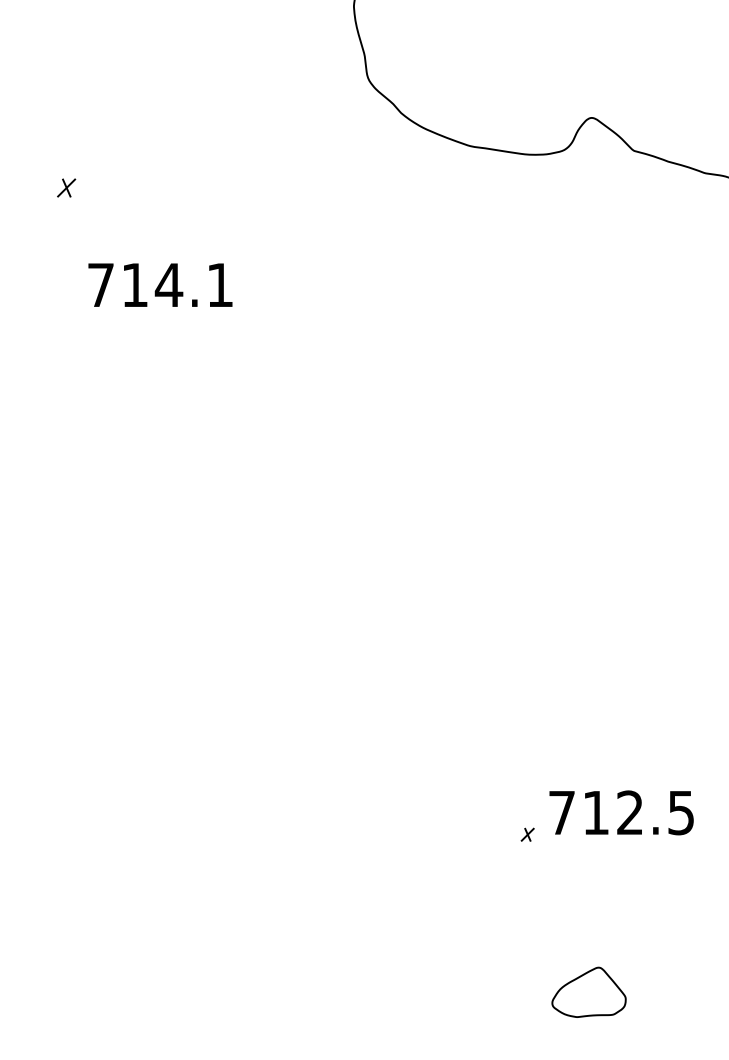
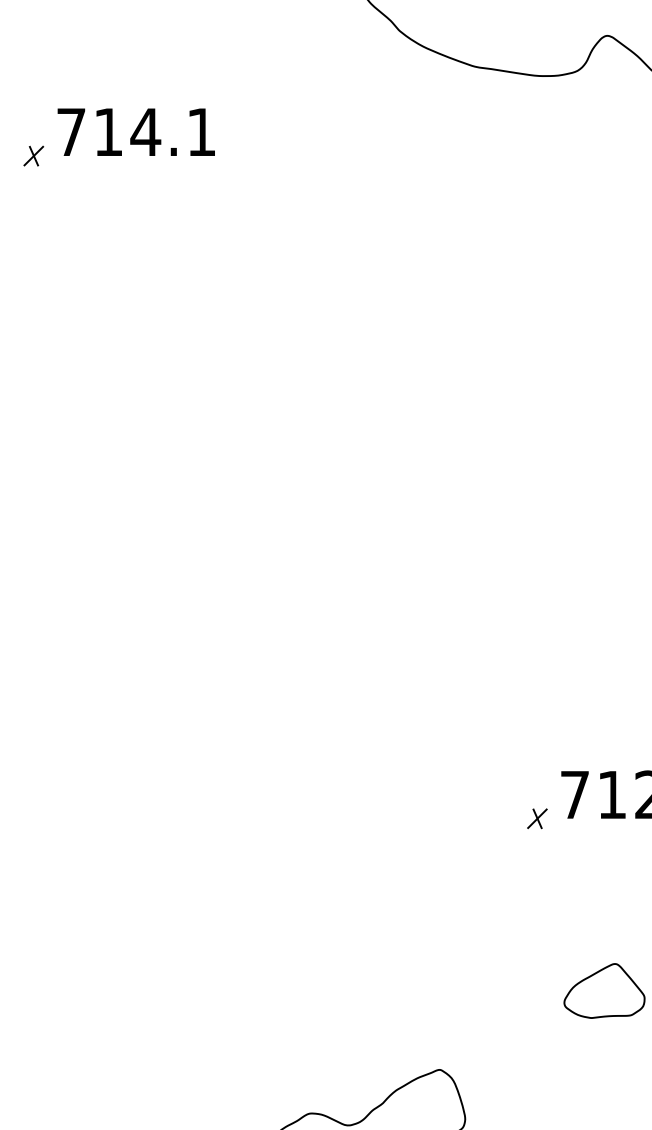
part: (66, 187) -> (33, 155), moved
text: (160, 284) -> (136, 131), moved
part: (527, 834) -> (537, 818), size x1.43

